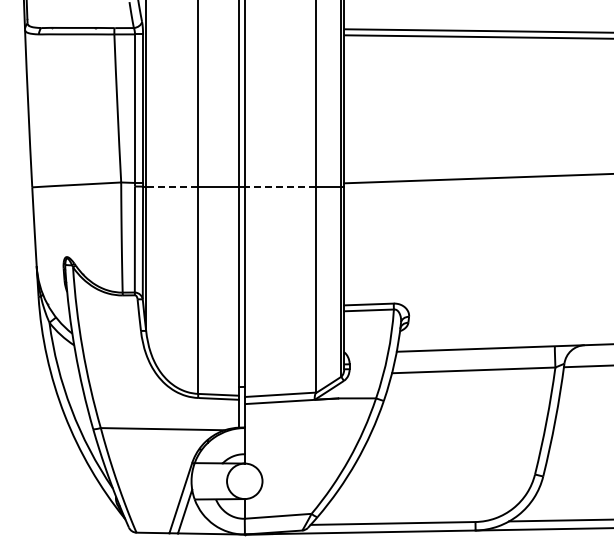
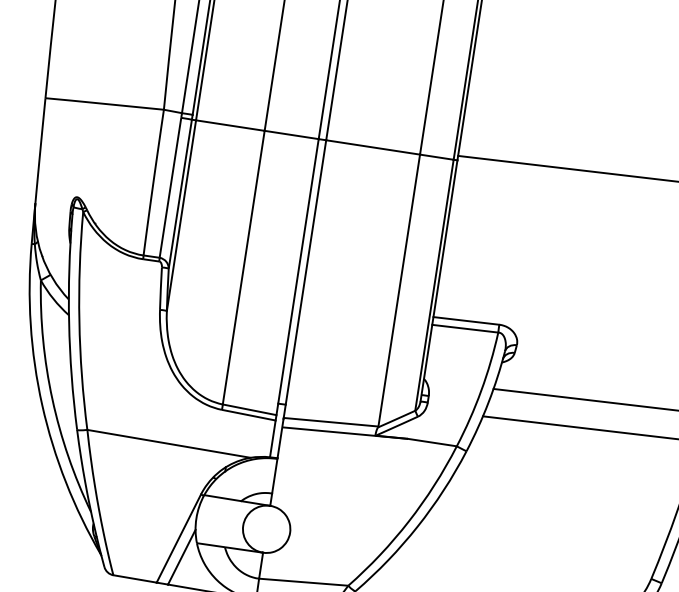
line: (172, 186) -> (230, 125), dashed -> solid
line: (280, 186) -> (373, 147), dashed -> solid

